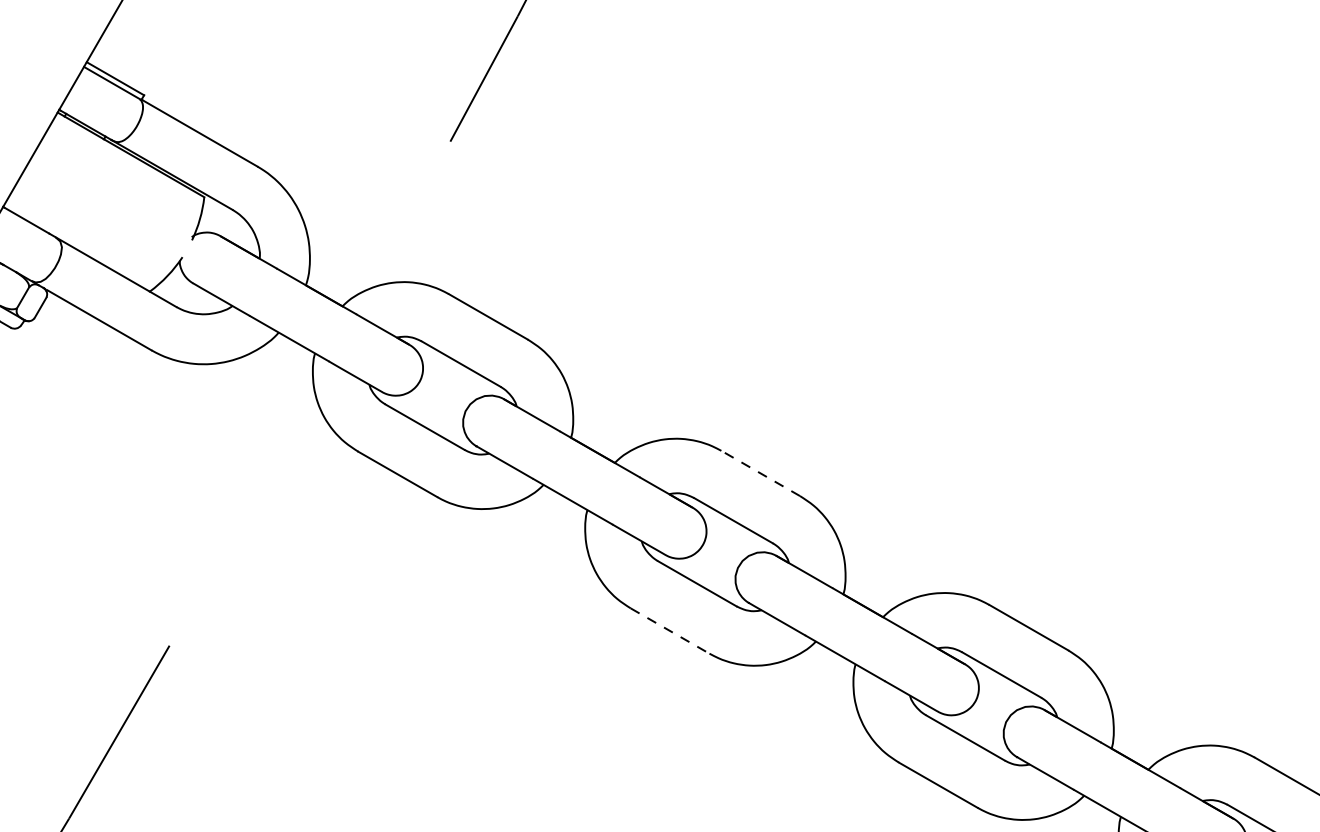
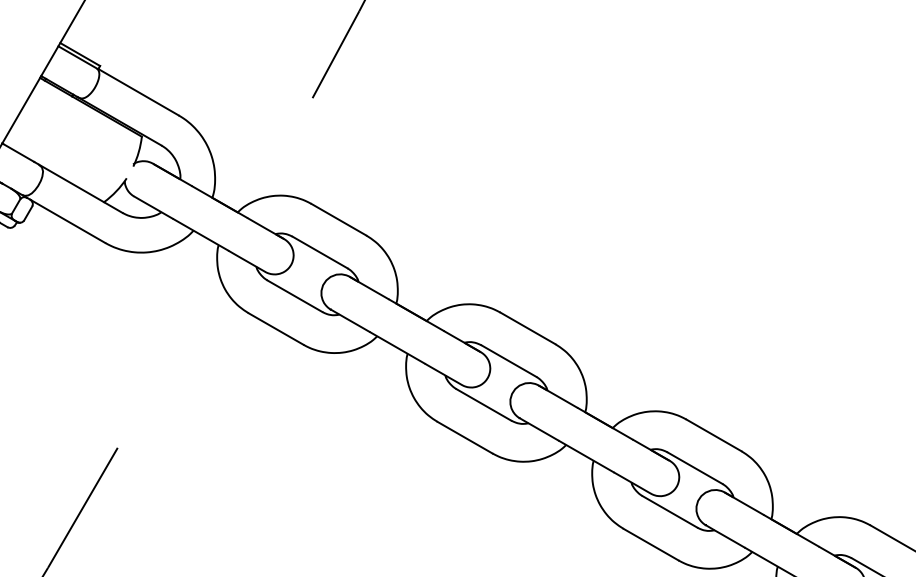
line: (760, 473) -> (527, 328), dashed -> solid
line: (670, 630) -> (465, 437), dashed -> solid

